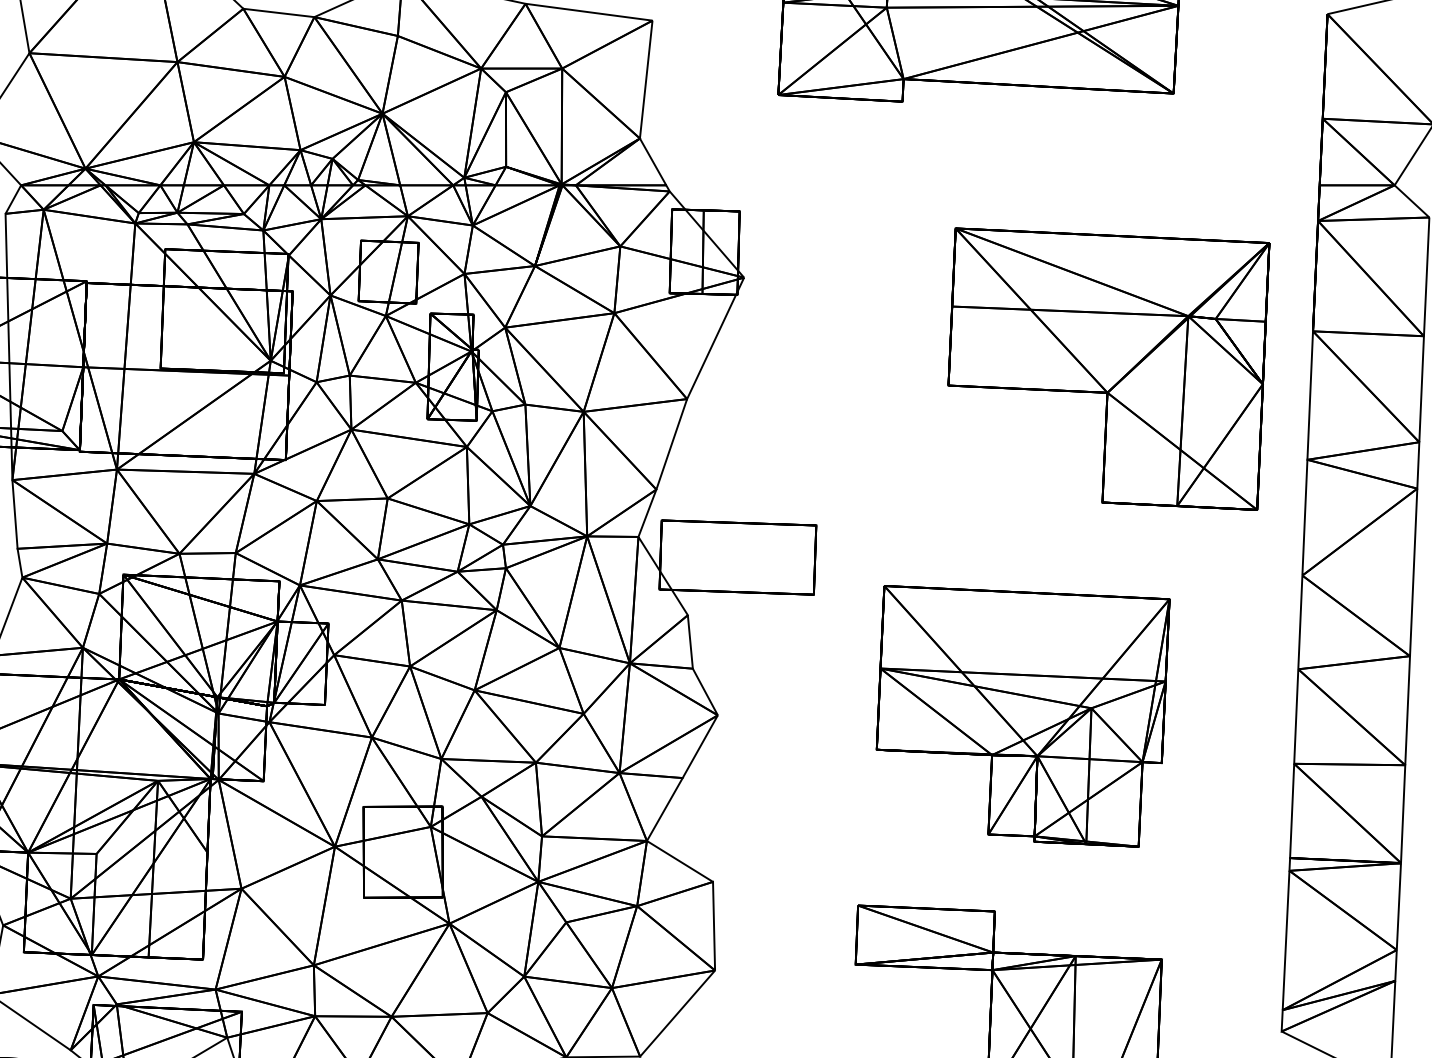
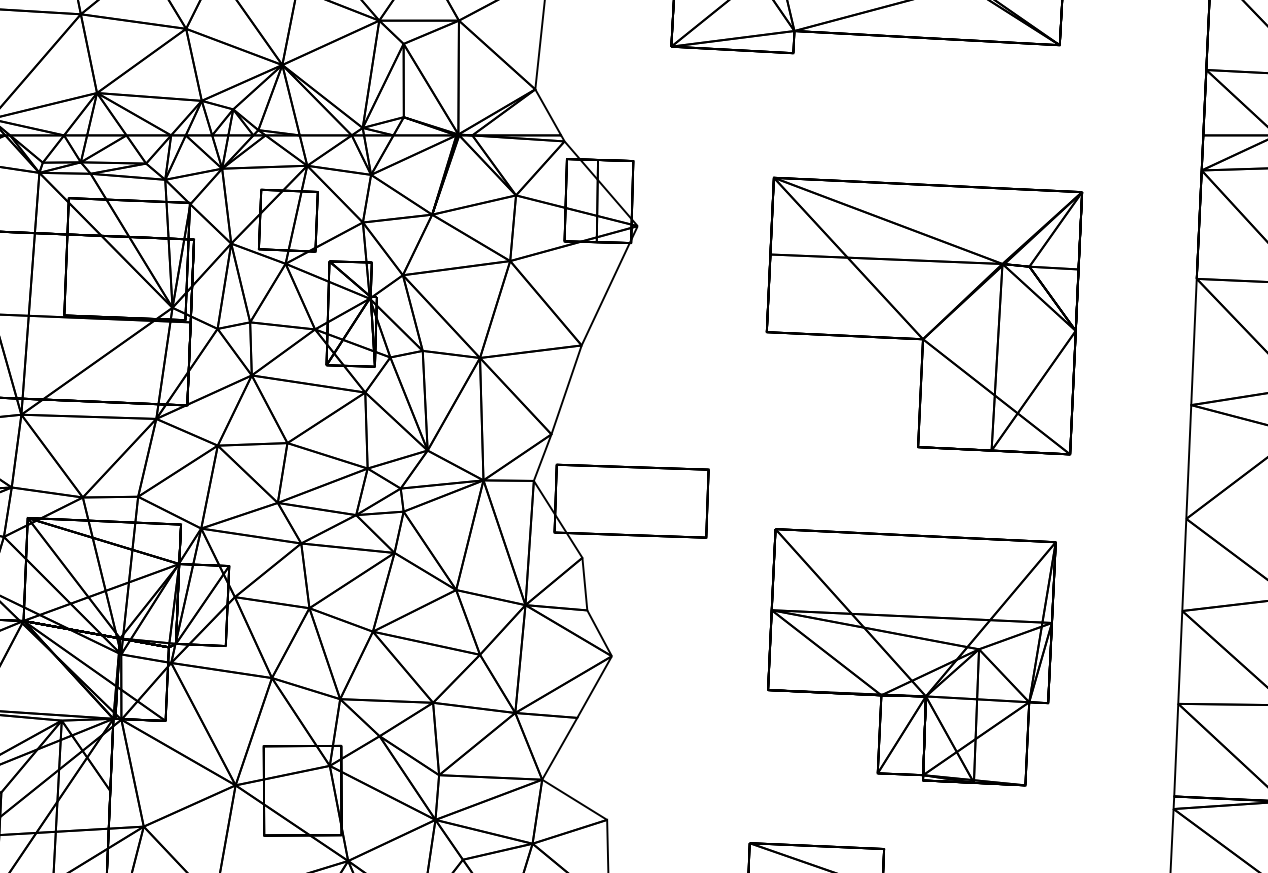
part: (1108, 368) -> (924, 315), moved

